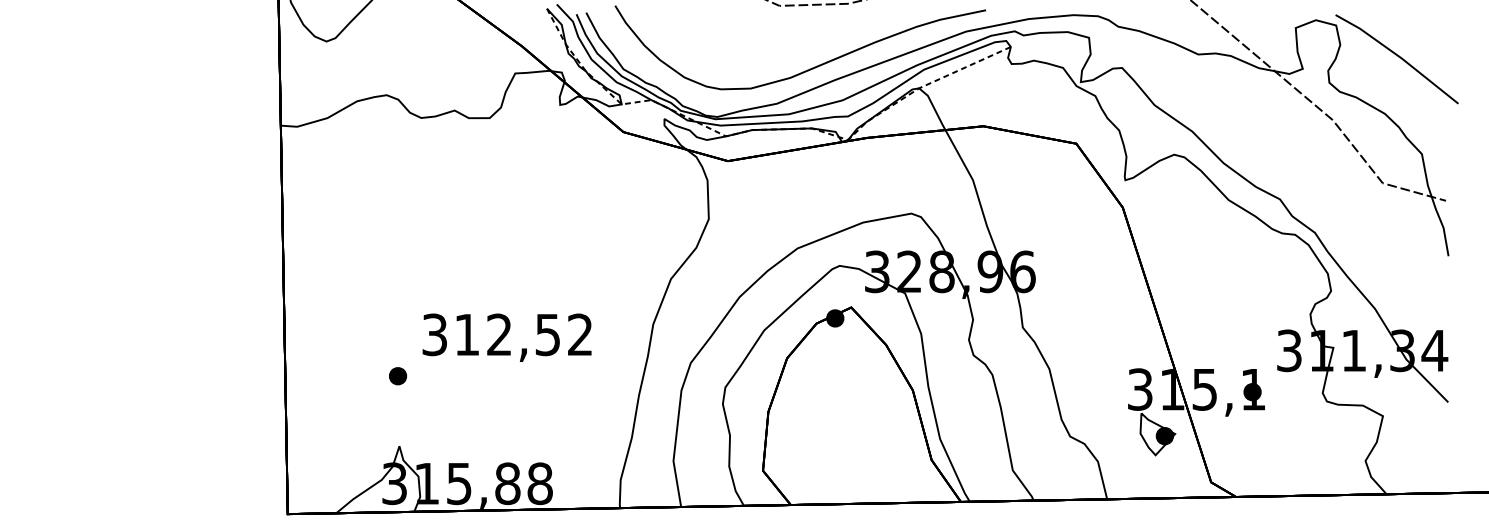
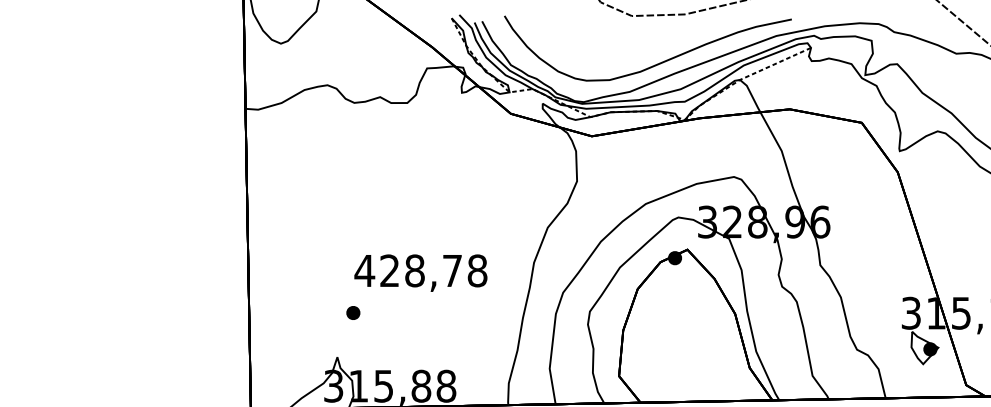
text: (507, 334) -> (421, 270), 312,52 -> 428,78
part: (398, 376) -> (353, 313), moved

